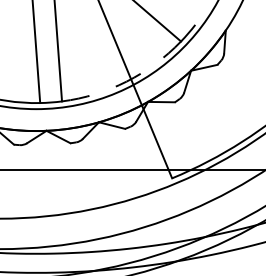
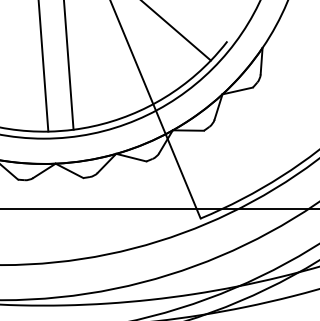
arc: (126, 81) -> (148, 106), dashed -> solid

